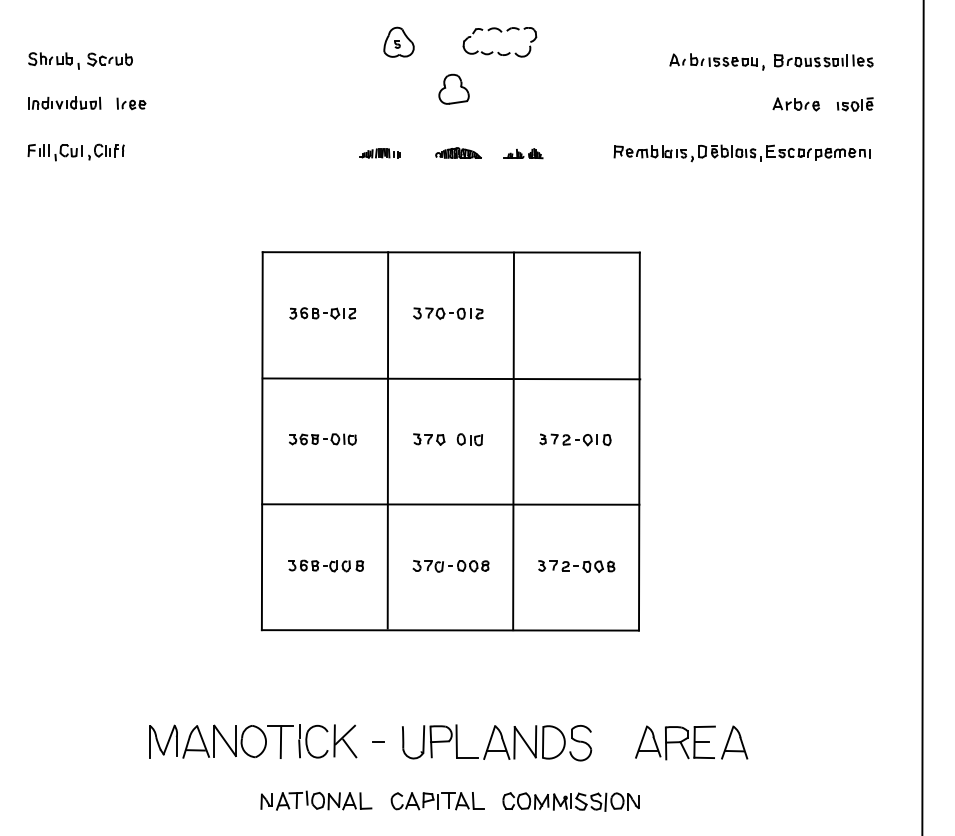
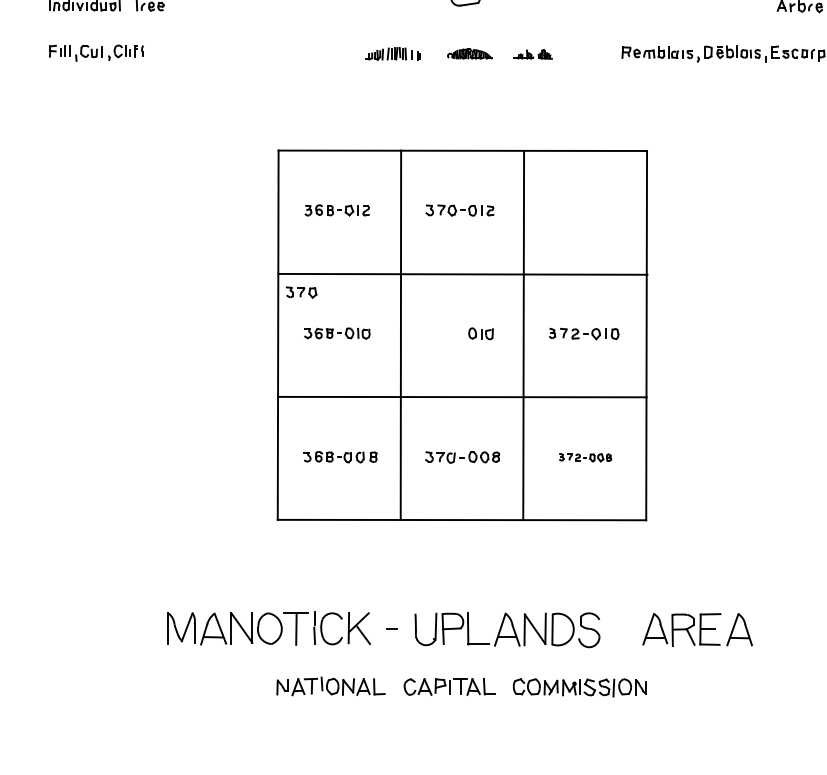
part: (379, 153) -> (392, 54), size x1.4
part: (429, 439) -> (301, 292), moved
part: (576, 566) -> (585, 457), size x0.7

